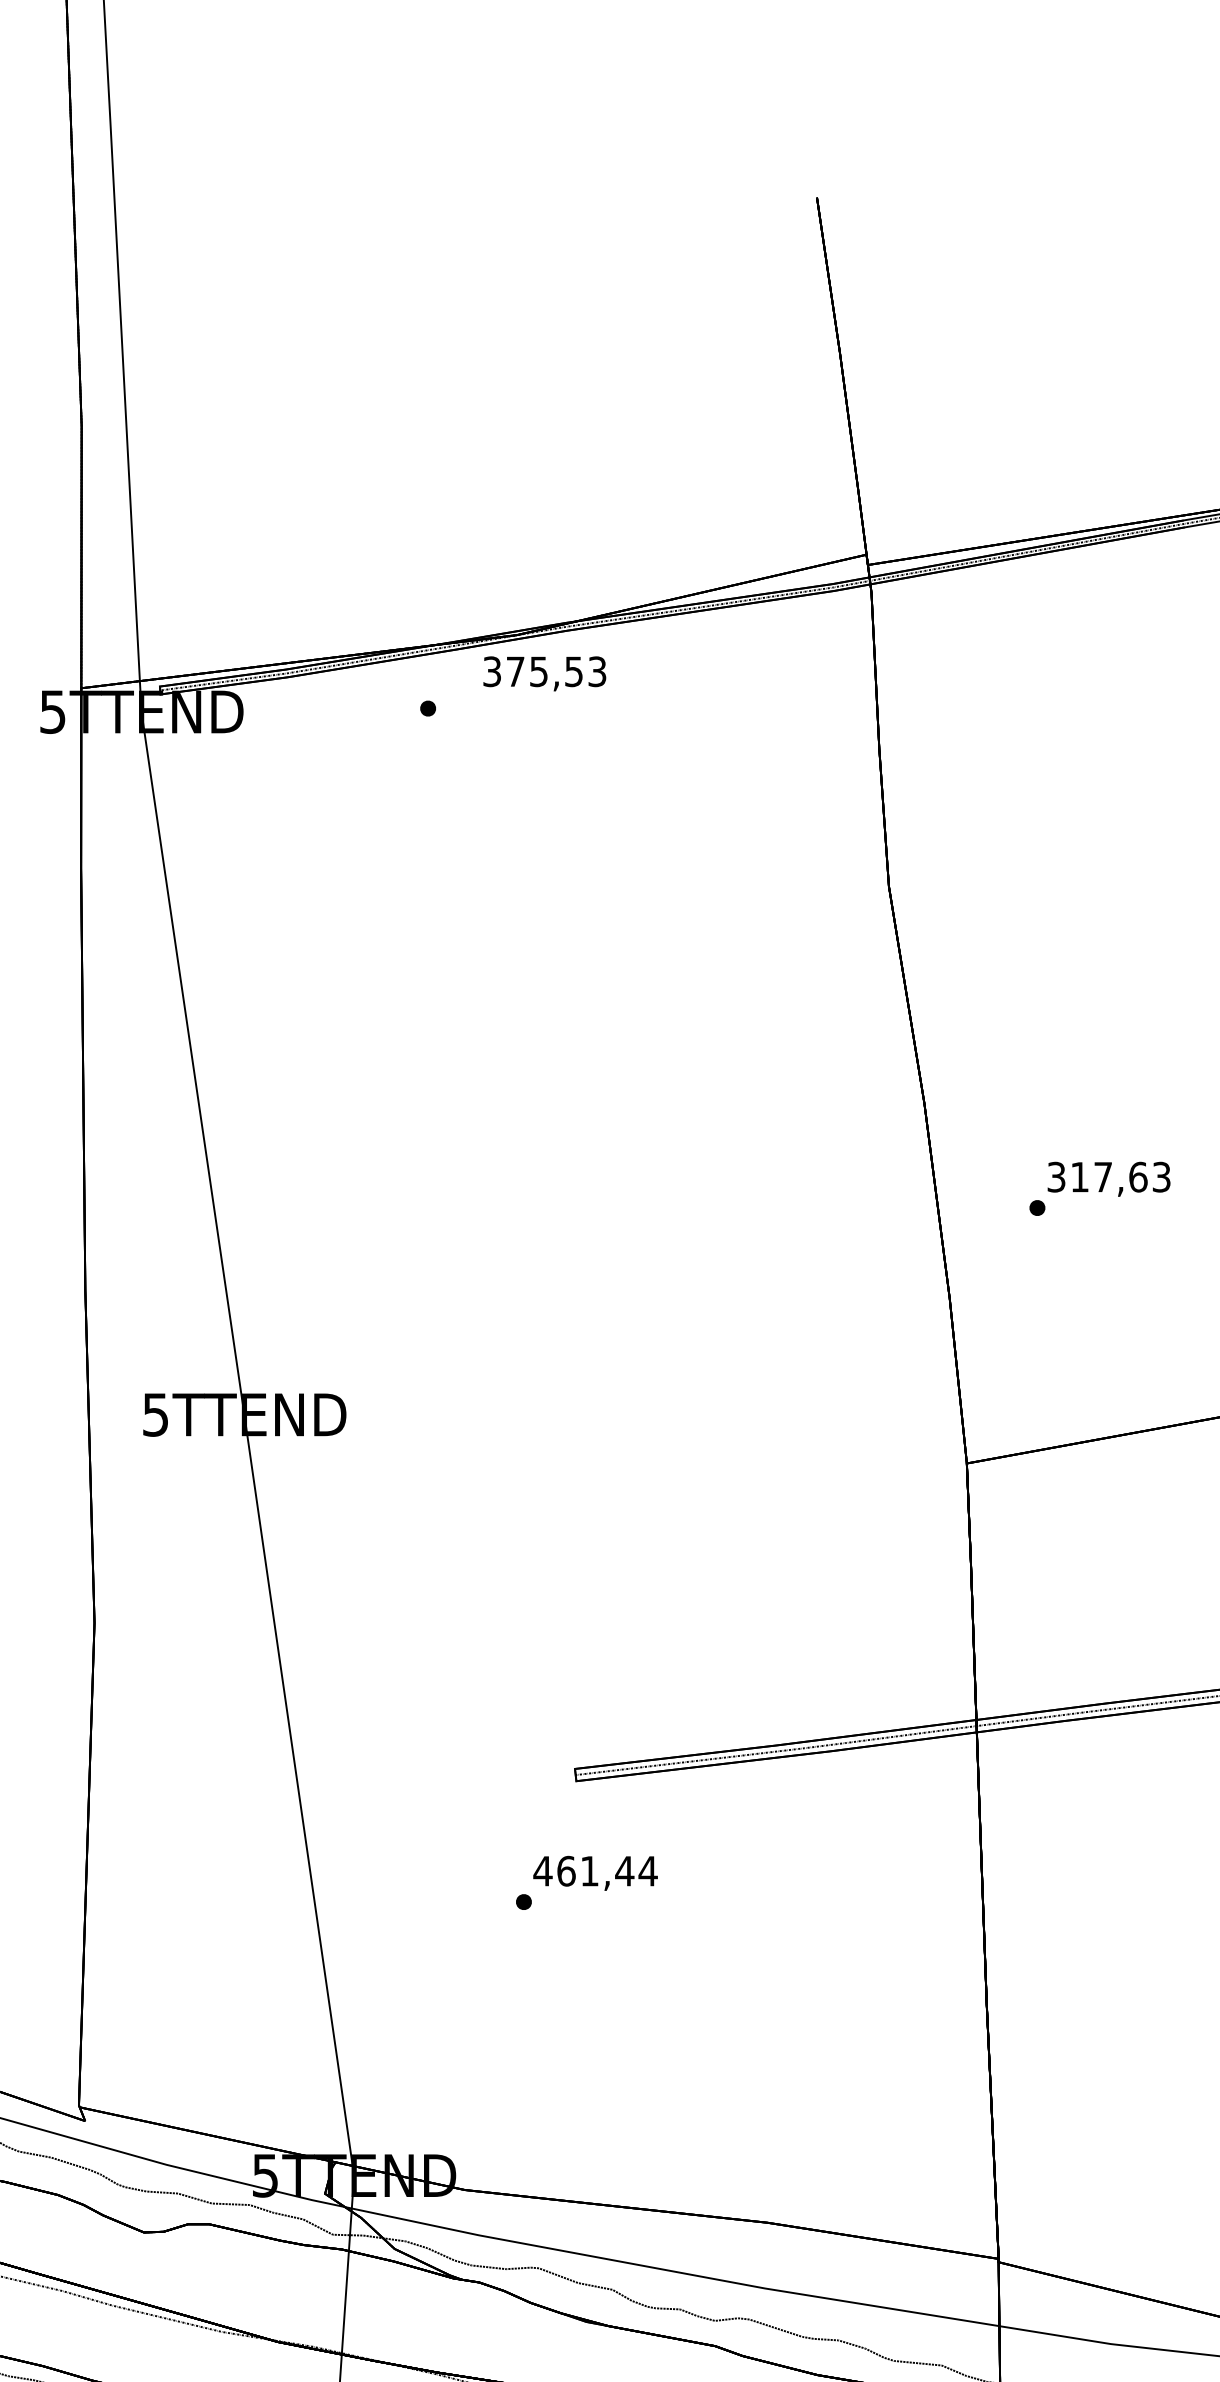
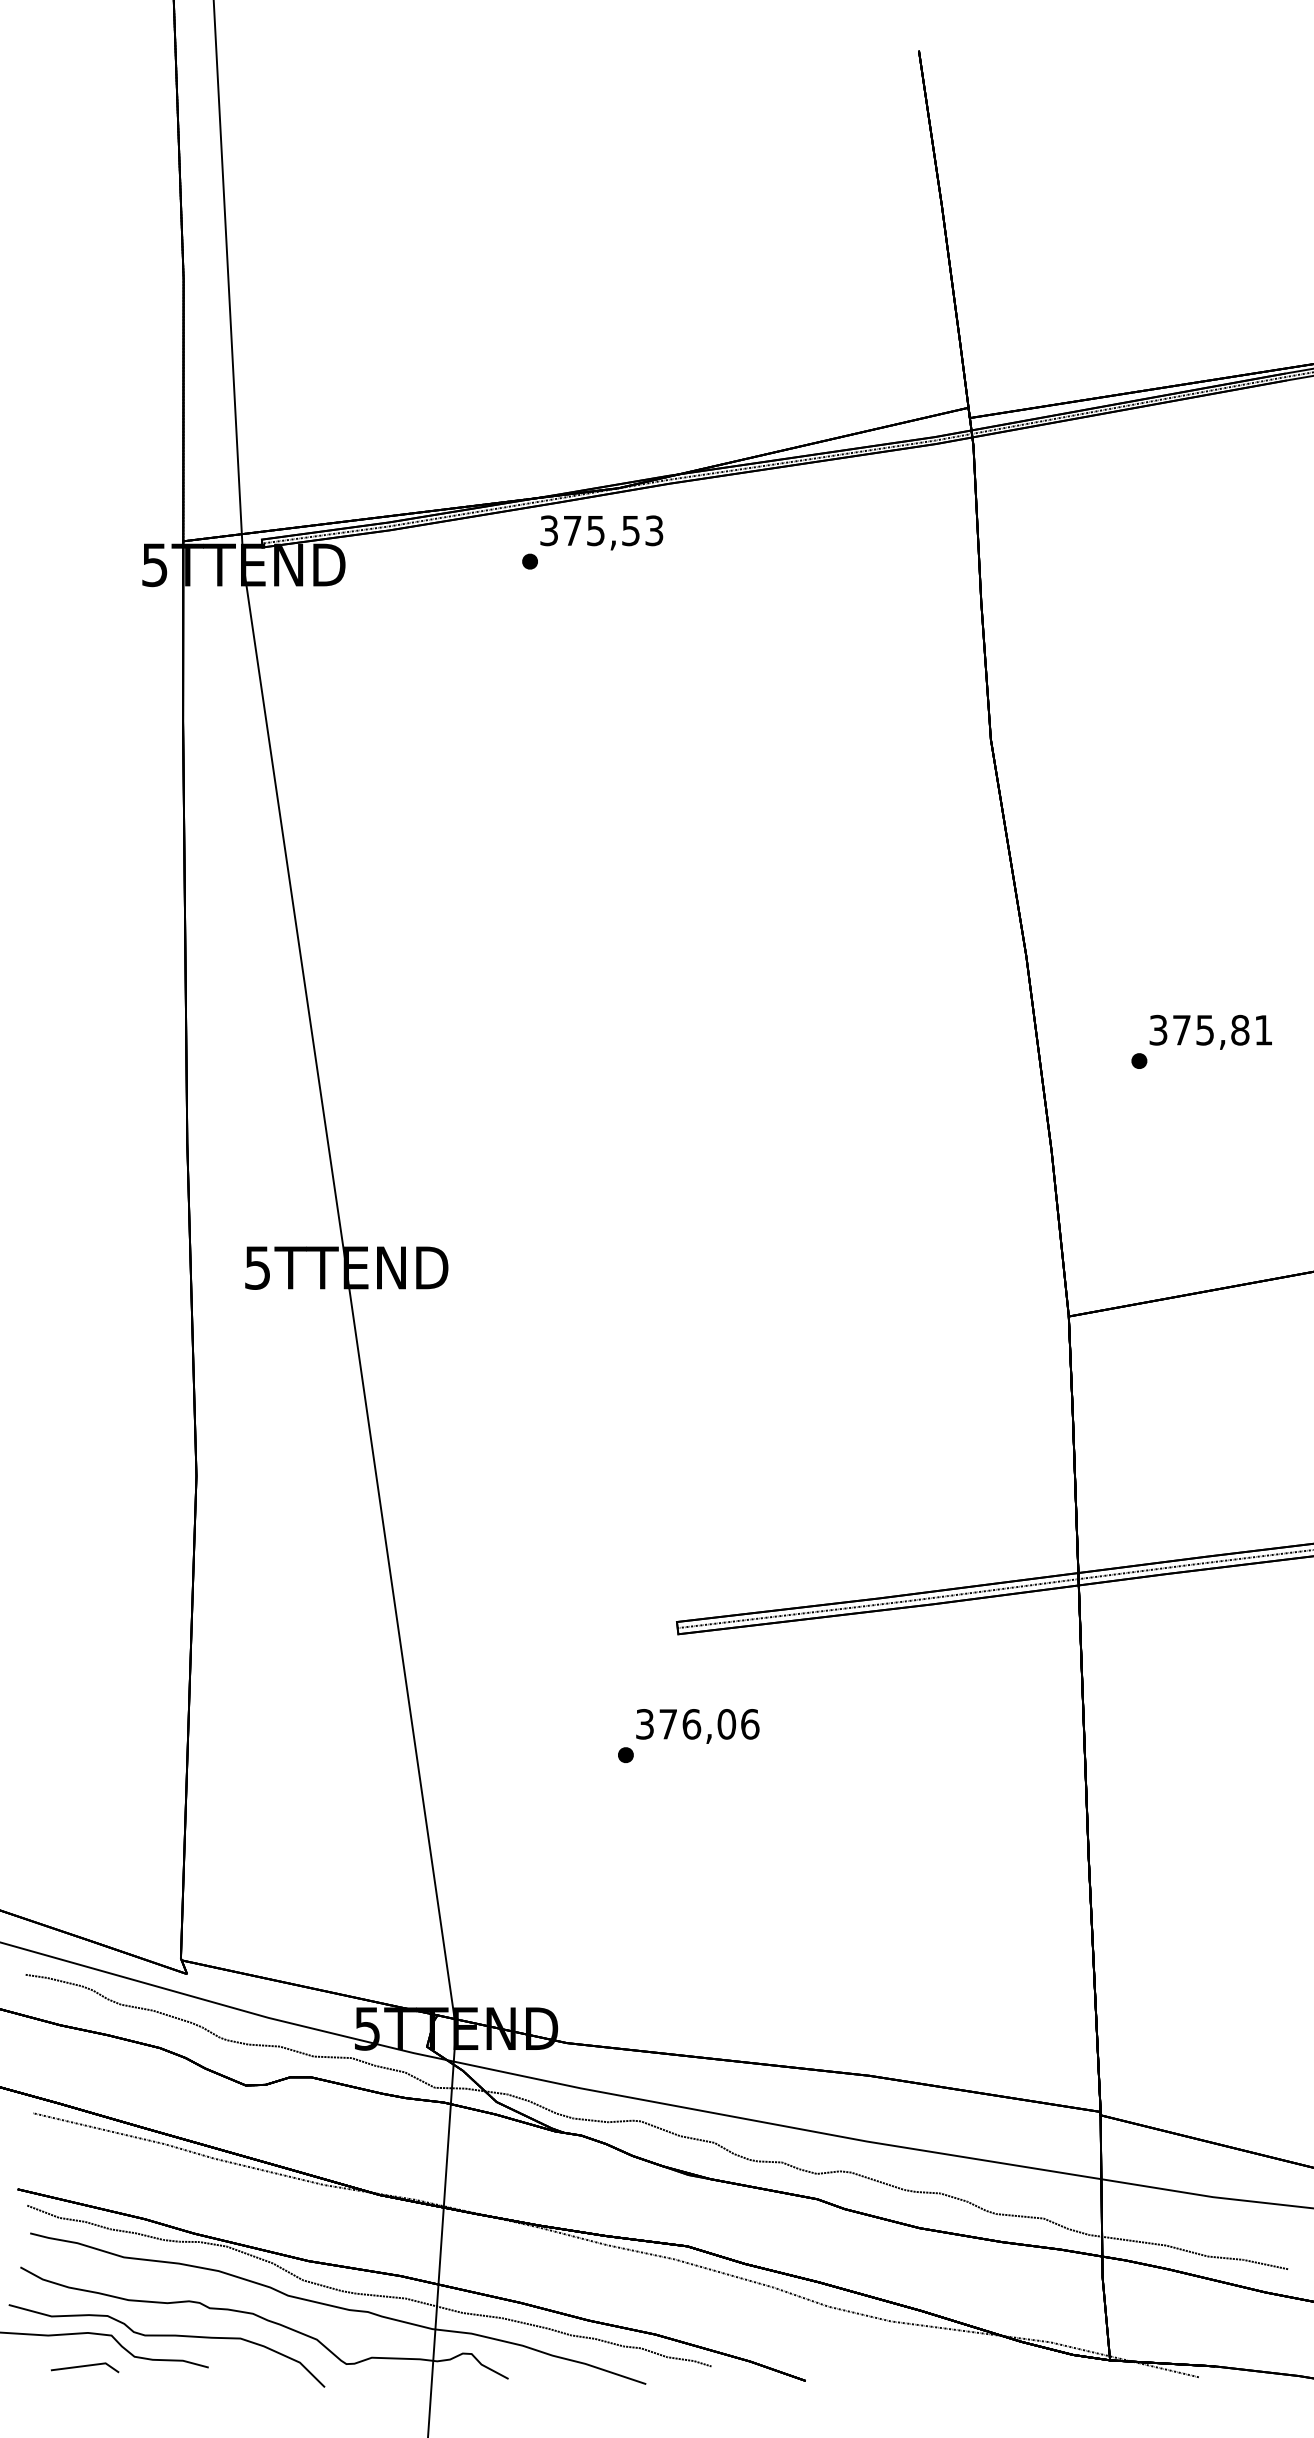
text: (544, 673) -> (601, 532), moved
text: (1120, 1176) -> (1222, 1029), 317,63 -> 375,81
text: (595, 1871) -> (697, 1724), 461,44 -> 376,06

